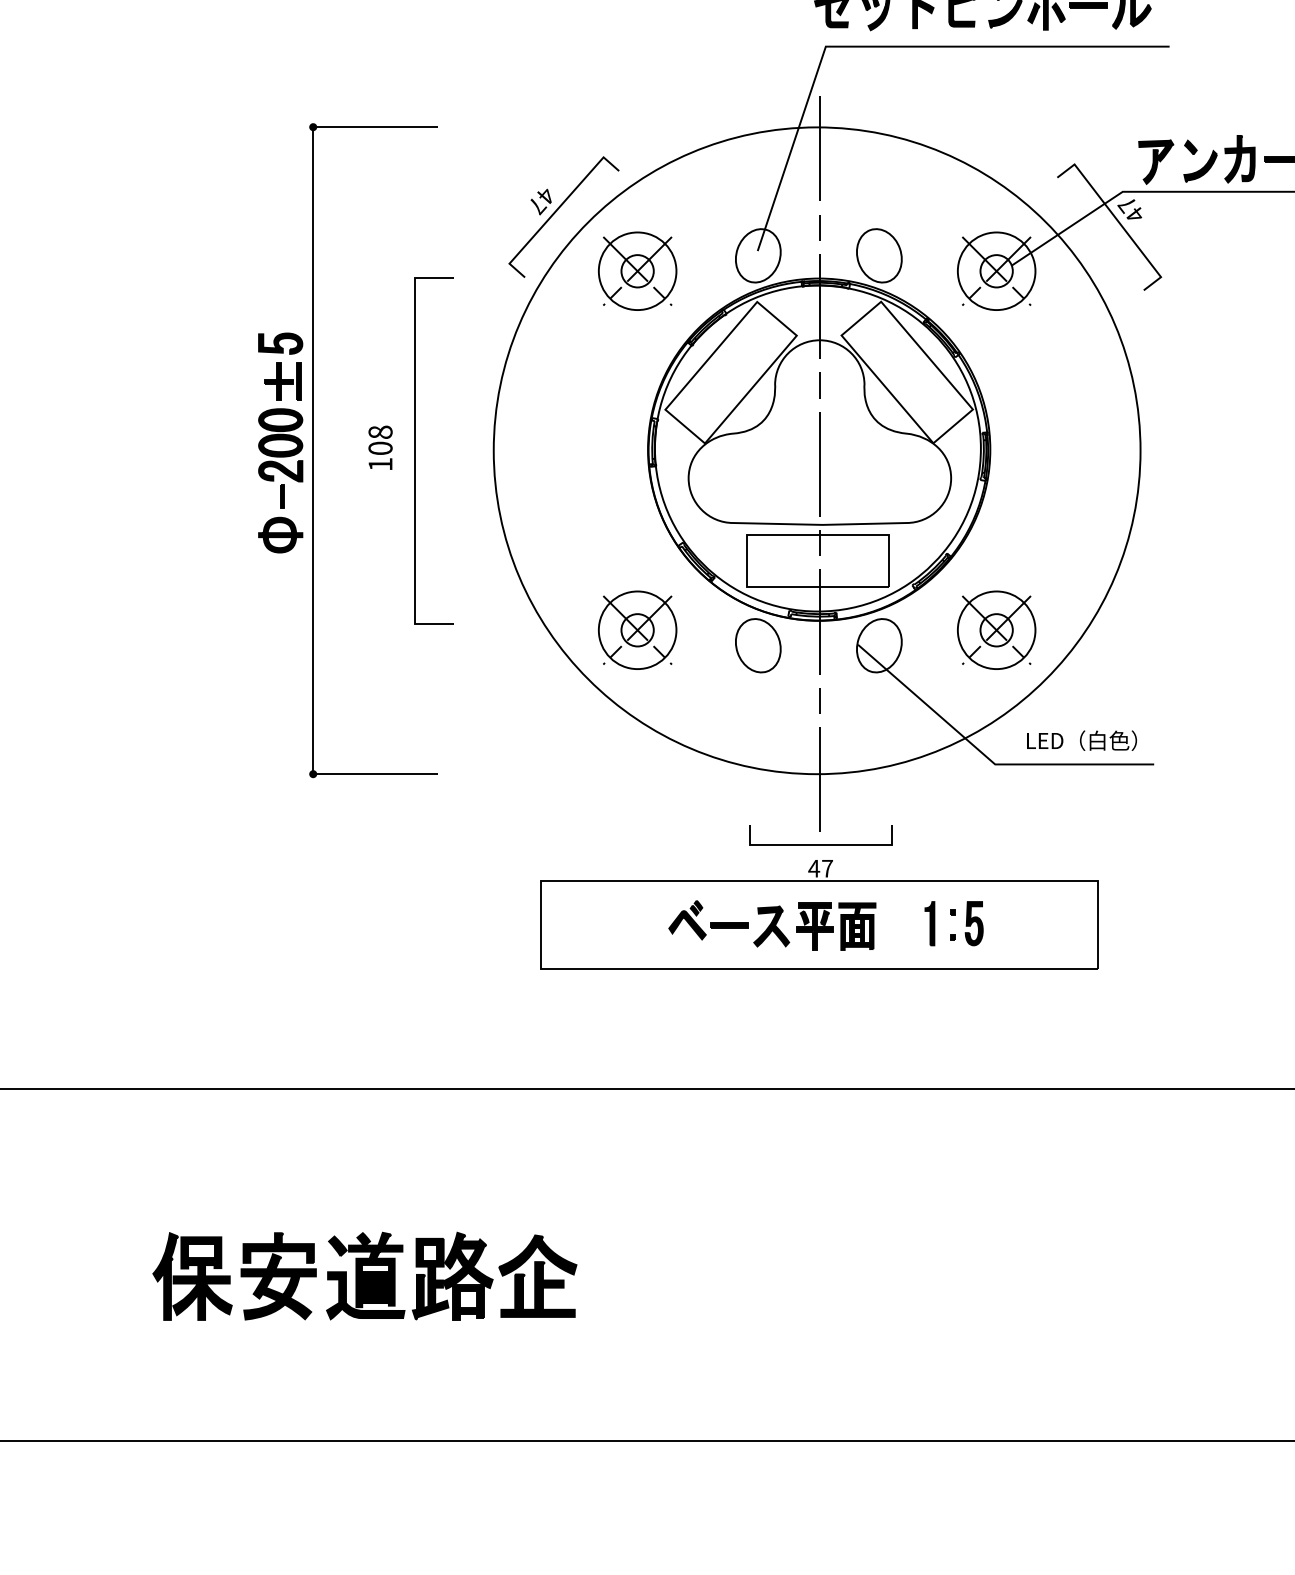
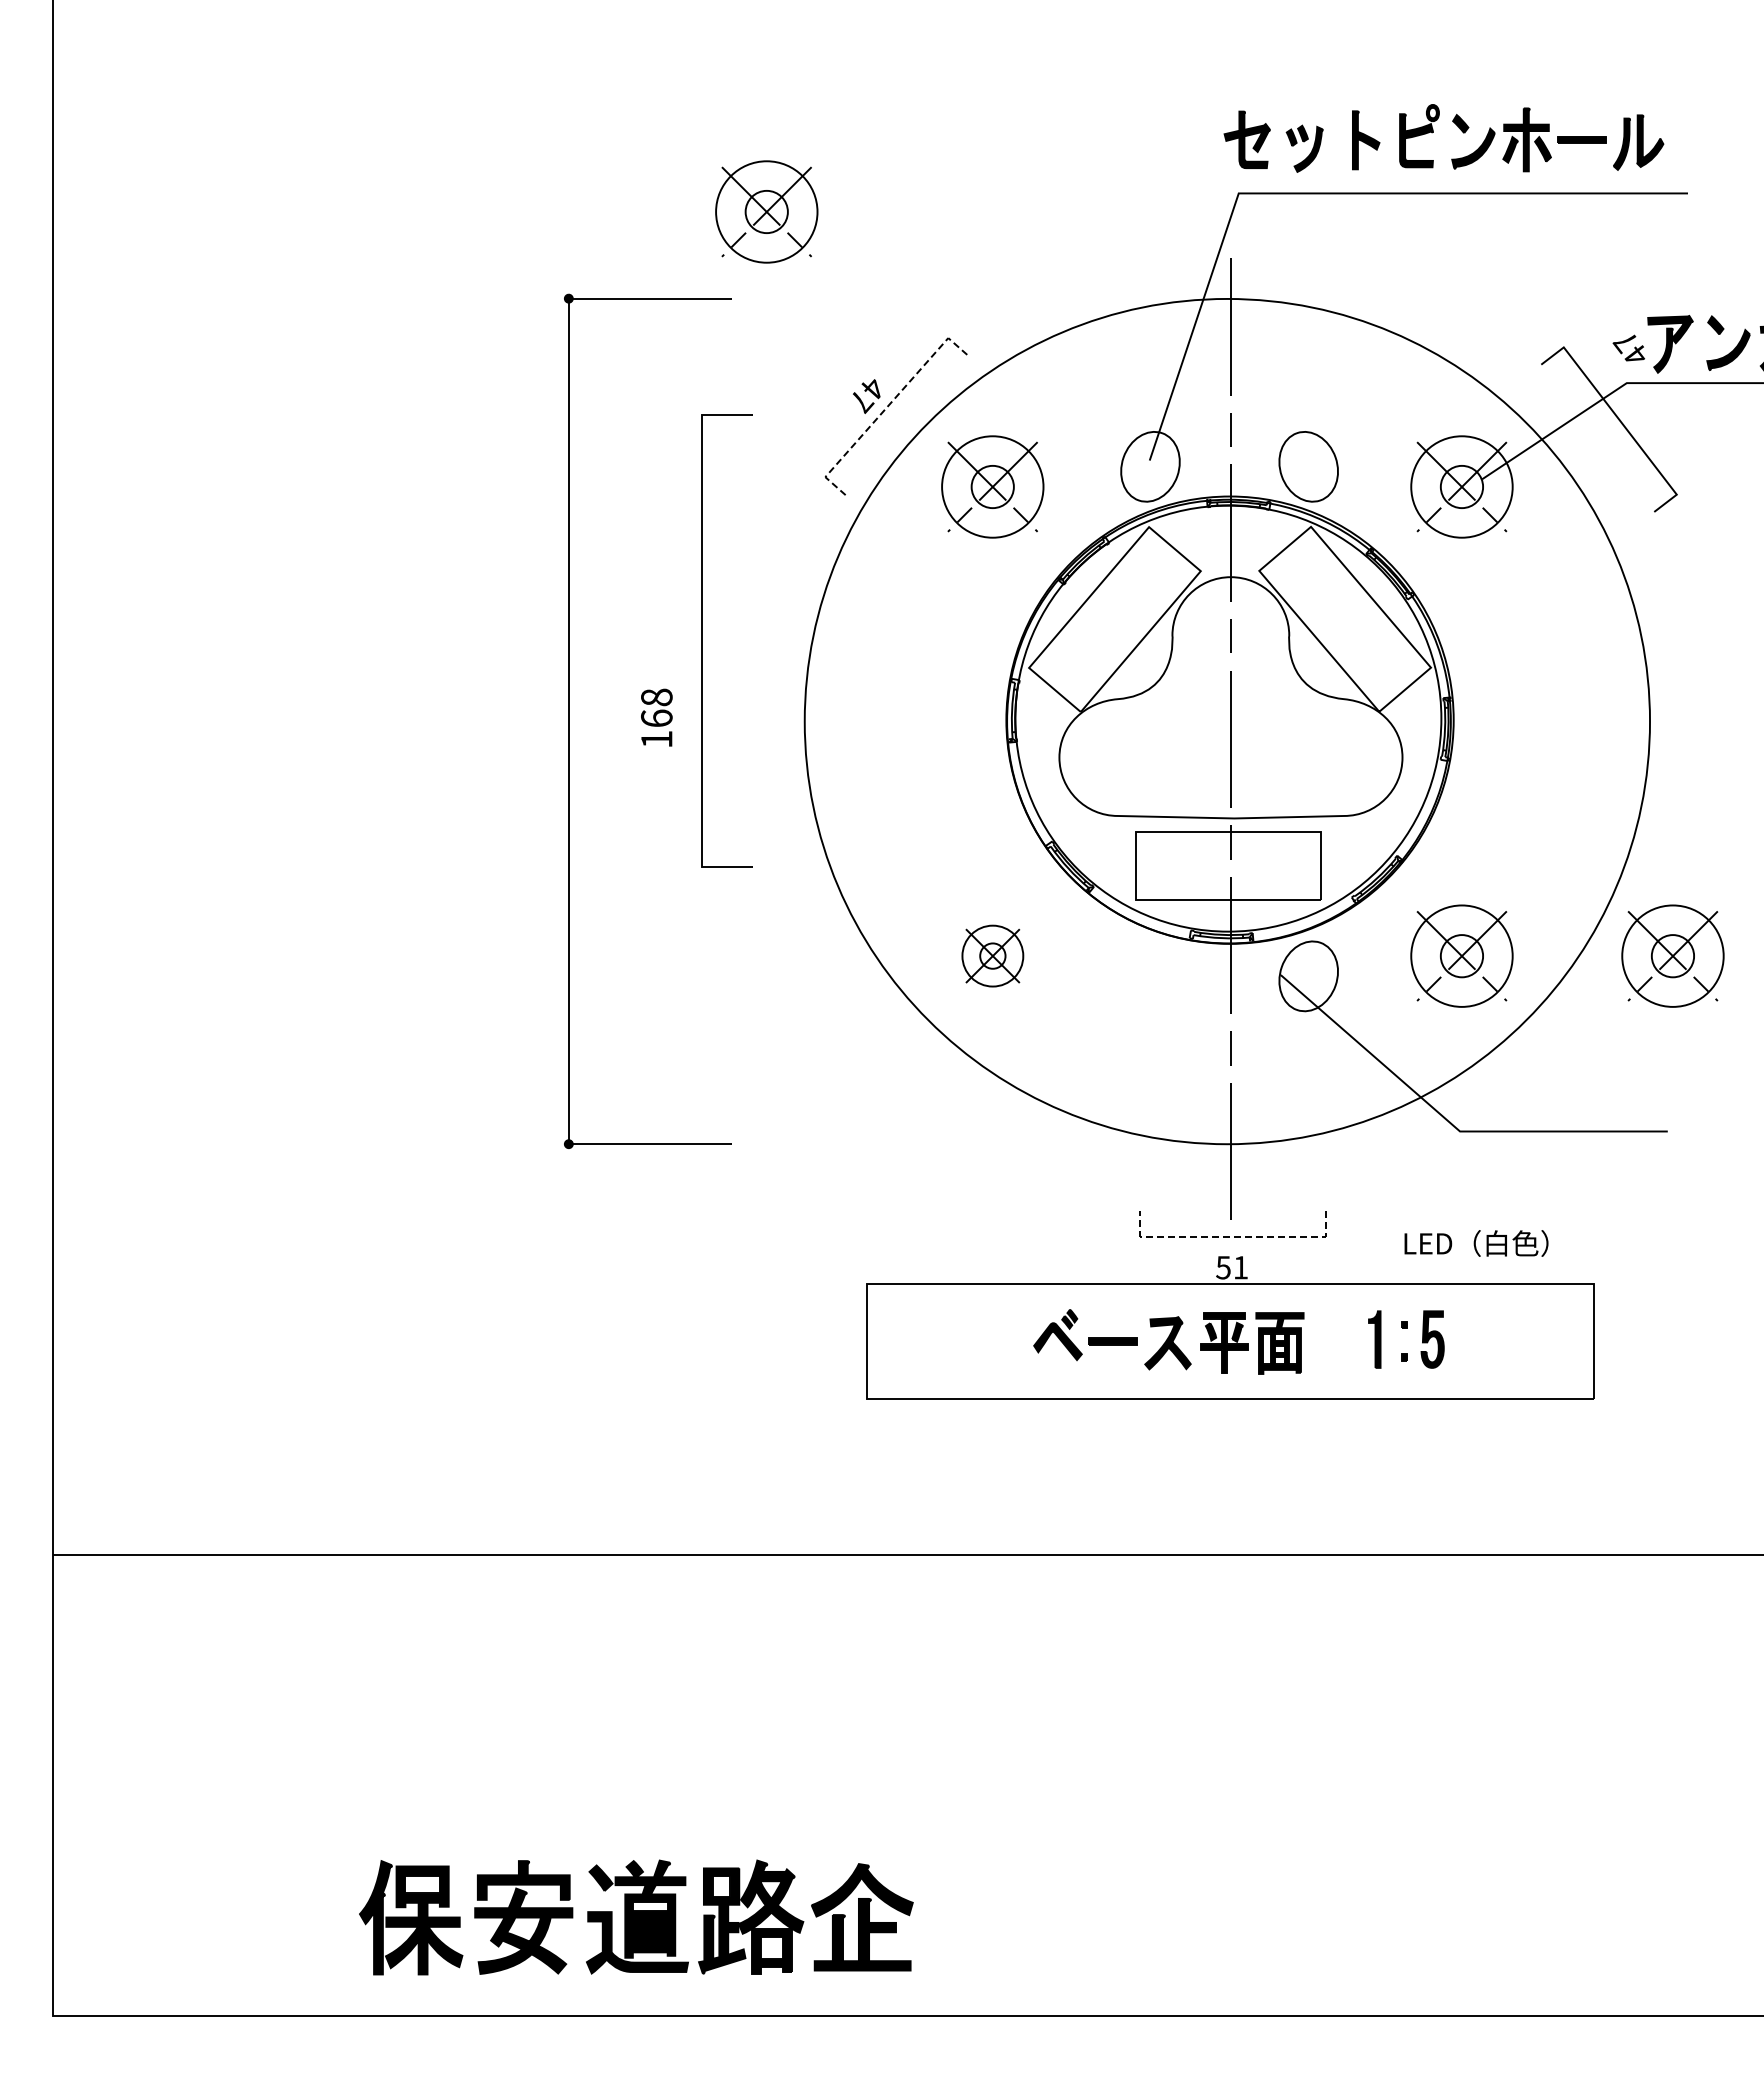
part: (464, 60) -> (766, 211), added
text: (1129, 208) -> (1628, 347), moved
line: (556, 210) -> (886, 407), solid -> dashed
part: (280, 443) -> (526, 711), removed
text: (380, 447) -> (656, 717), 108 -> 168
line: (415, 450) -> (702, 640), moved
part: (637, 629) -> (992, 955), size x0.6
part: (1157, 629) -> (1672, 955), added
part: (758, 645) -> (1150, 976), removed
text: (1082, 740) -> (1476, 1243), moved
line: (821, 844) -> (1232, 1236), solid -> dashed
text: (820, 868) -> (1231, 1267), 47 -> 51
part: (365, 1276) -> (636, 1917), moved

